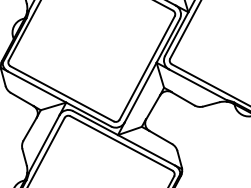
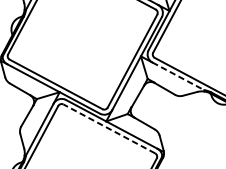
line: (198, 84) -> (178, 75), solid -> dashed
line: (121, 143) -> (109, 129), solid -> dashed

